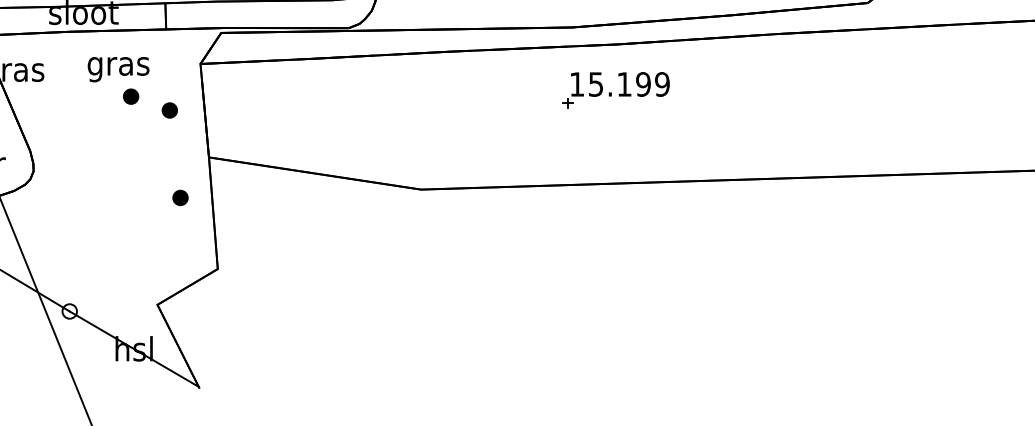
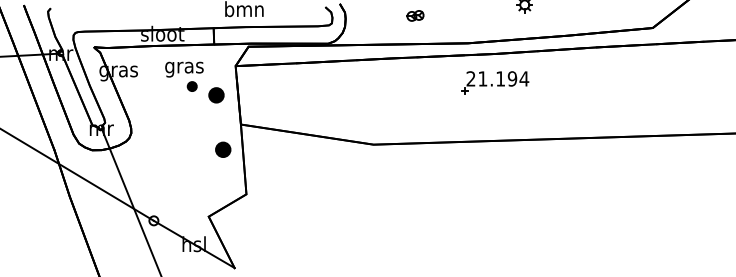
text: (619, 83) -> (497, 78), 15.199 -> 21.194
part: (169, 109) -> (216, 94), size x1.6
part: (179, 197) -> (222, 149), size x1.6

